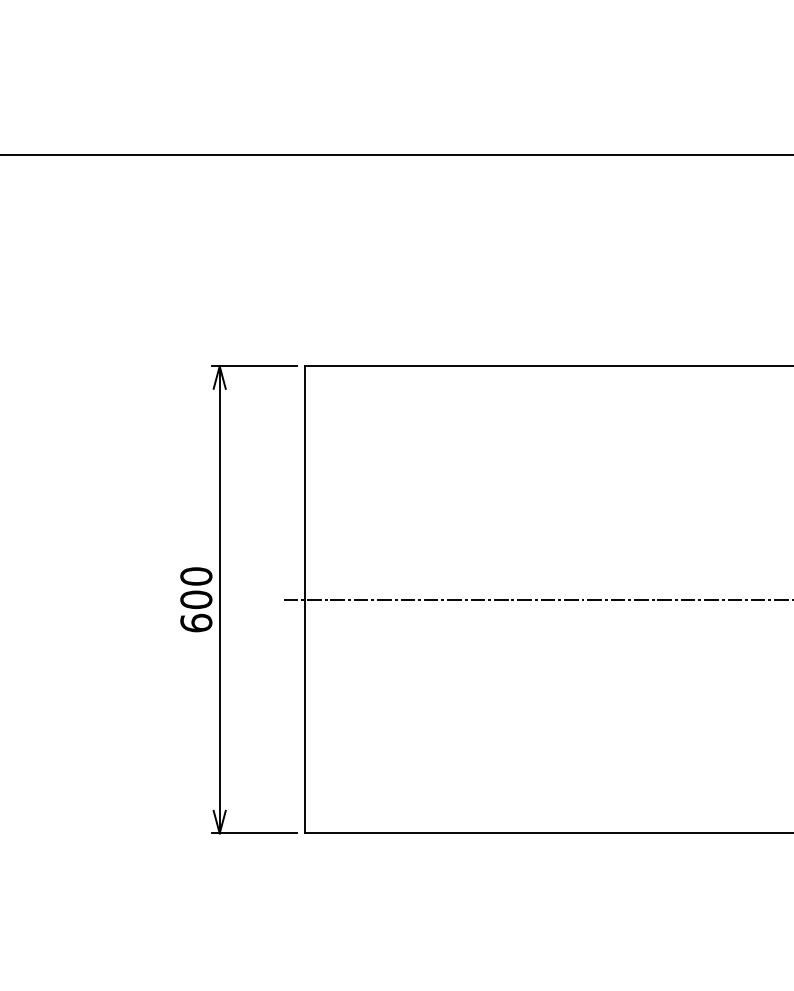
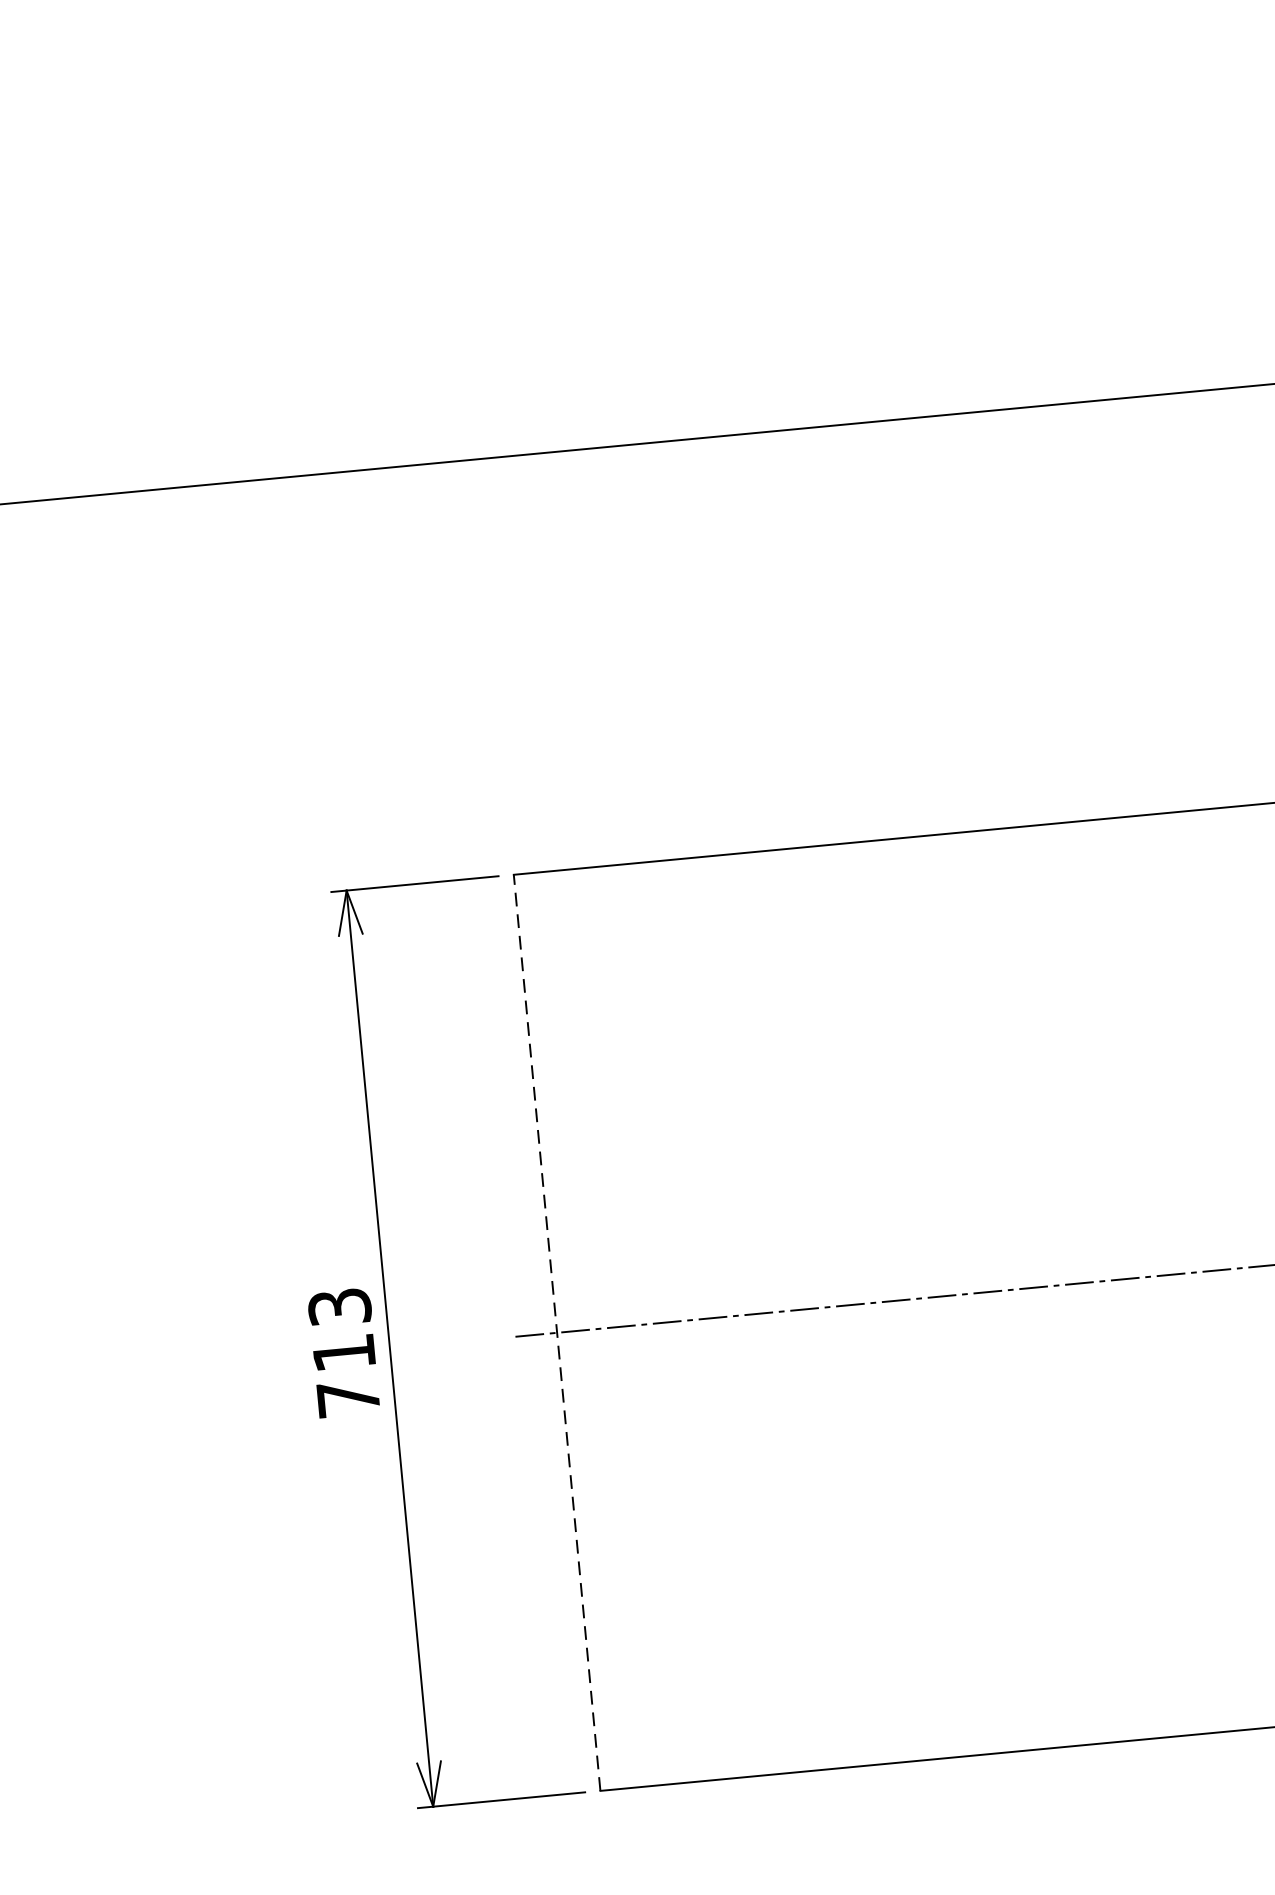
text: (196, 599) -> (344, 1352), 600 -> 713
line: (304, 599) -> (556, 1332), solid -> dashed

